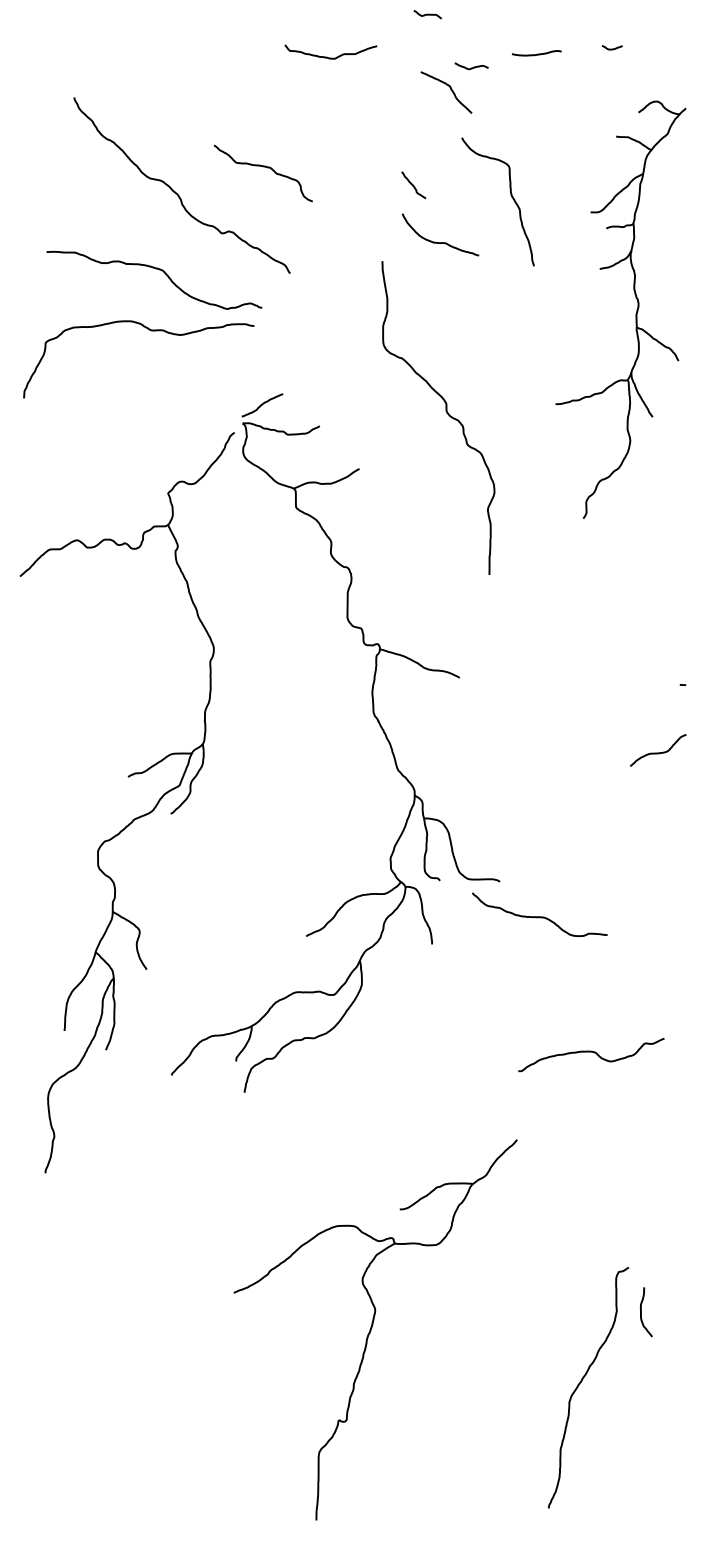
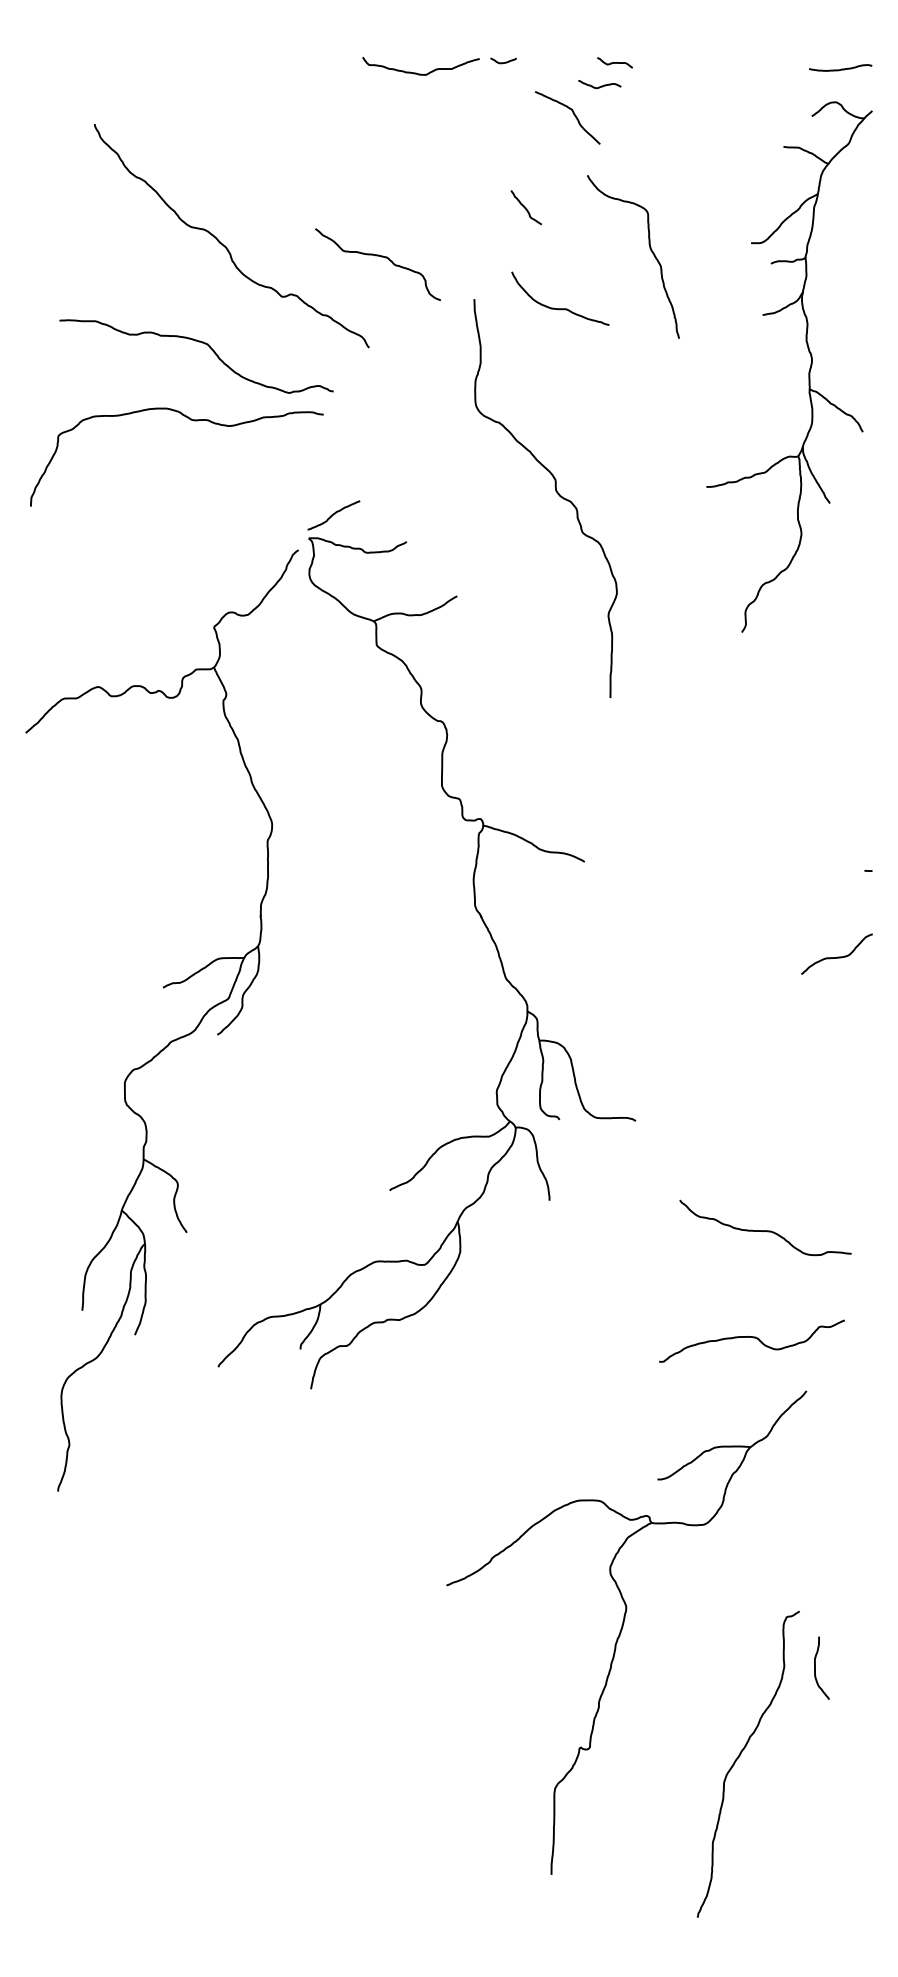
curve: (427, 14) -> (614, 62), moved
curve: (612, 49) -> (503, 62), moved
curve: (537, 53) -> (841, 68), moved
curve: (262, 167) -> (377, 256), moved
curve: (413, 185) -> (525, 207), moved
part: (635, 313) -> (808, 371), moved
curve: (446, 412) -> (555, 491), moved
curve: (539, 916) -> (765, 1230), moved
part: (375, 1329) -> (626, 1632), moved

